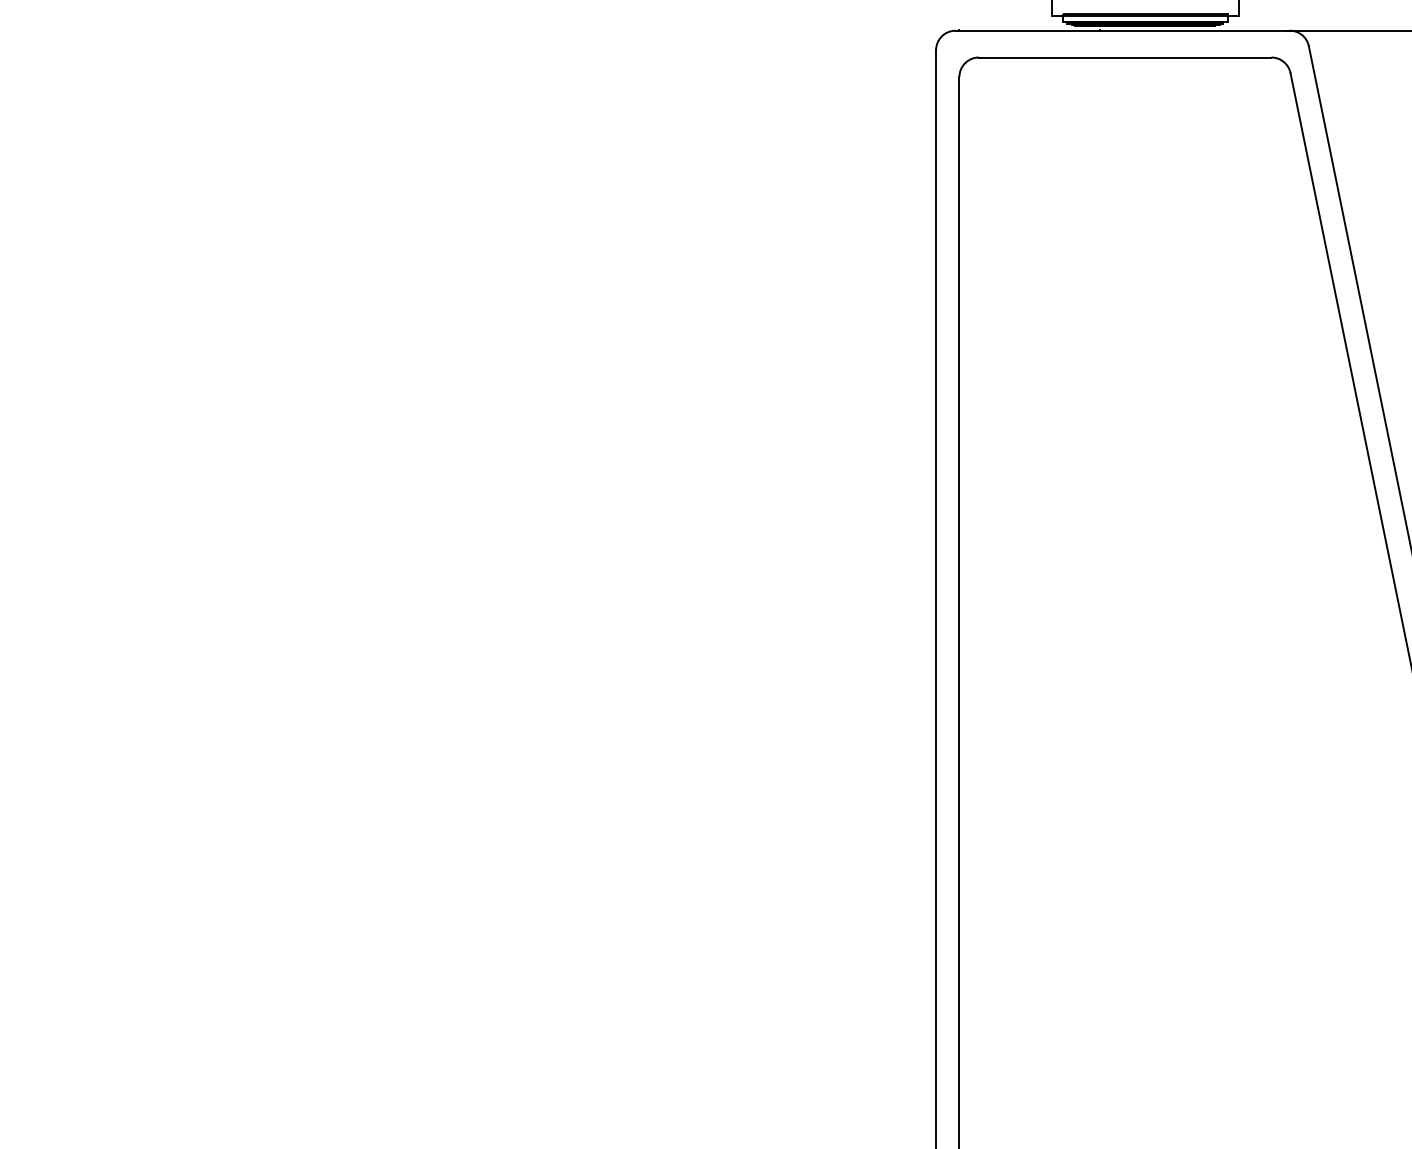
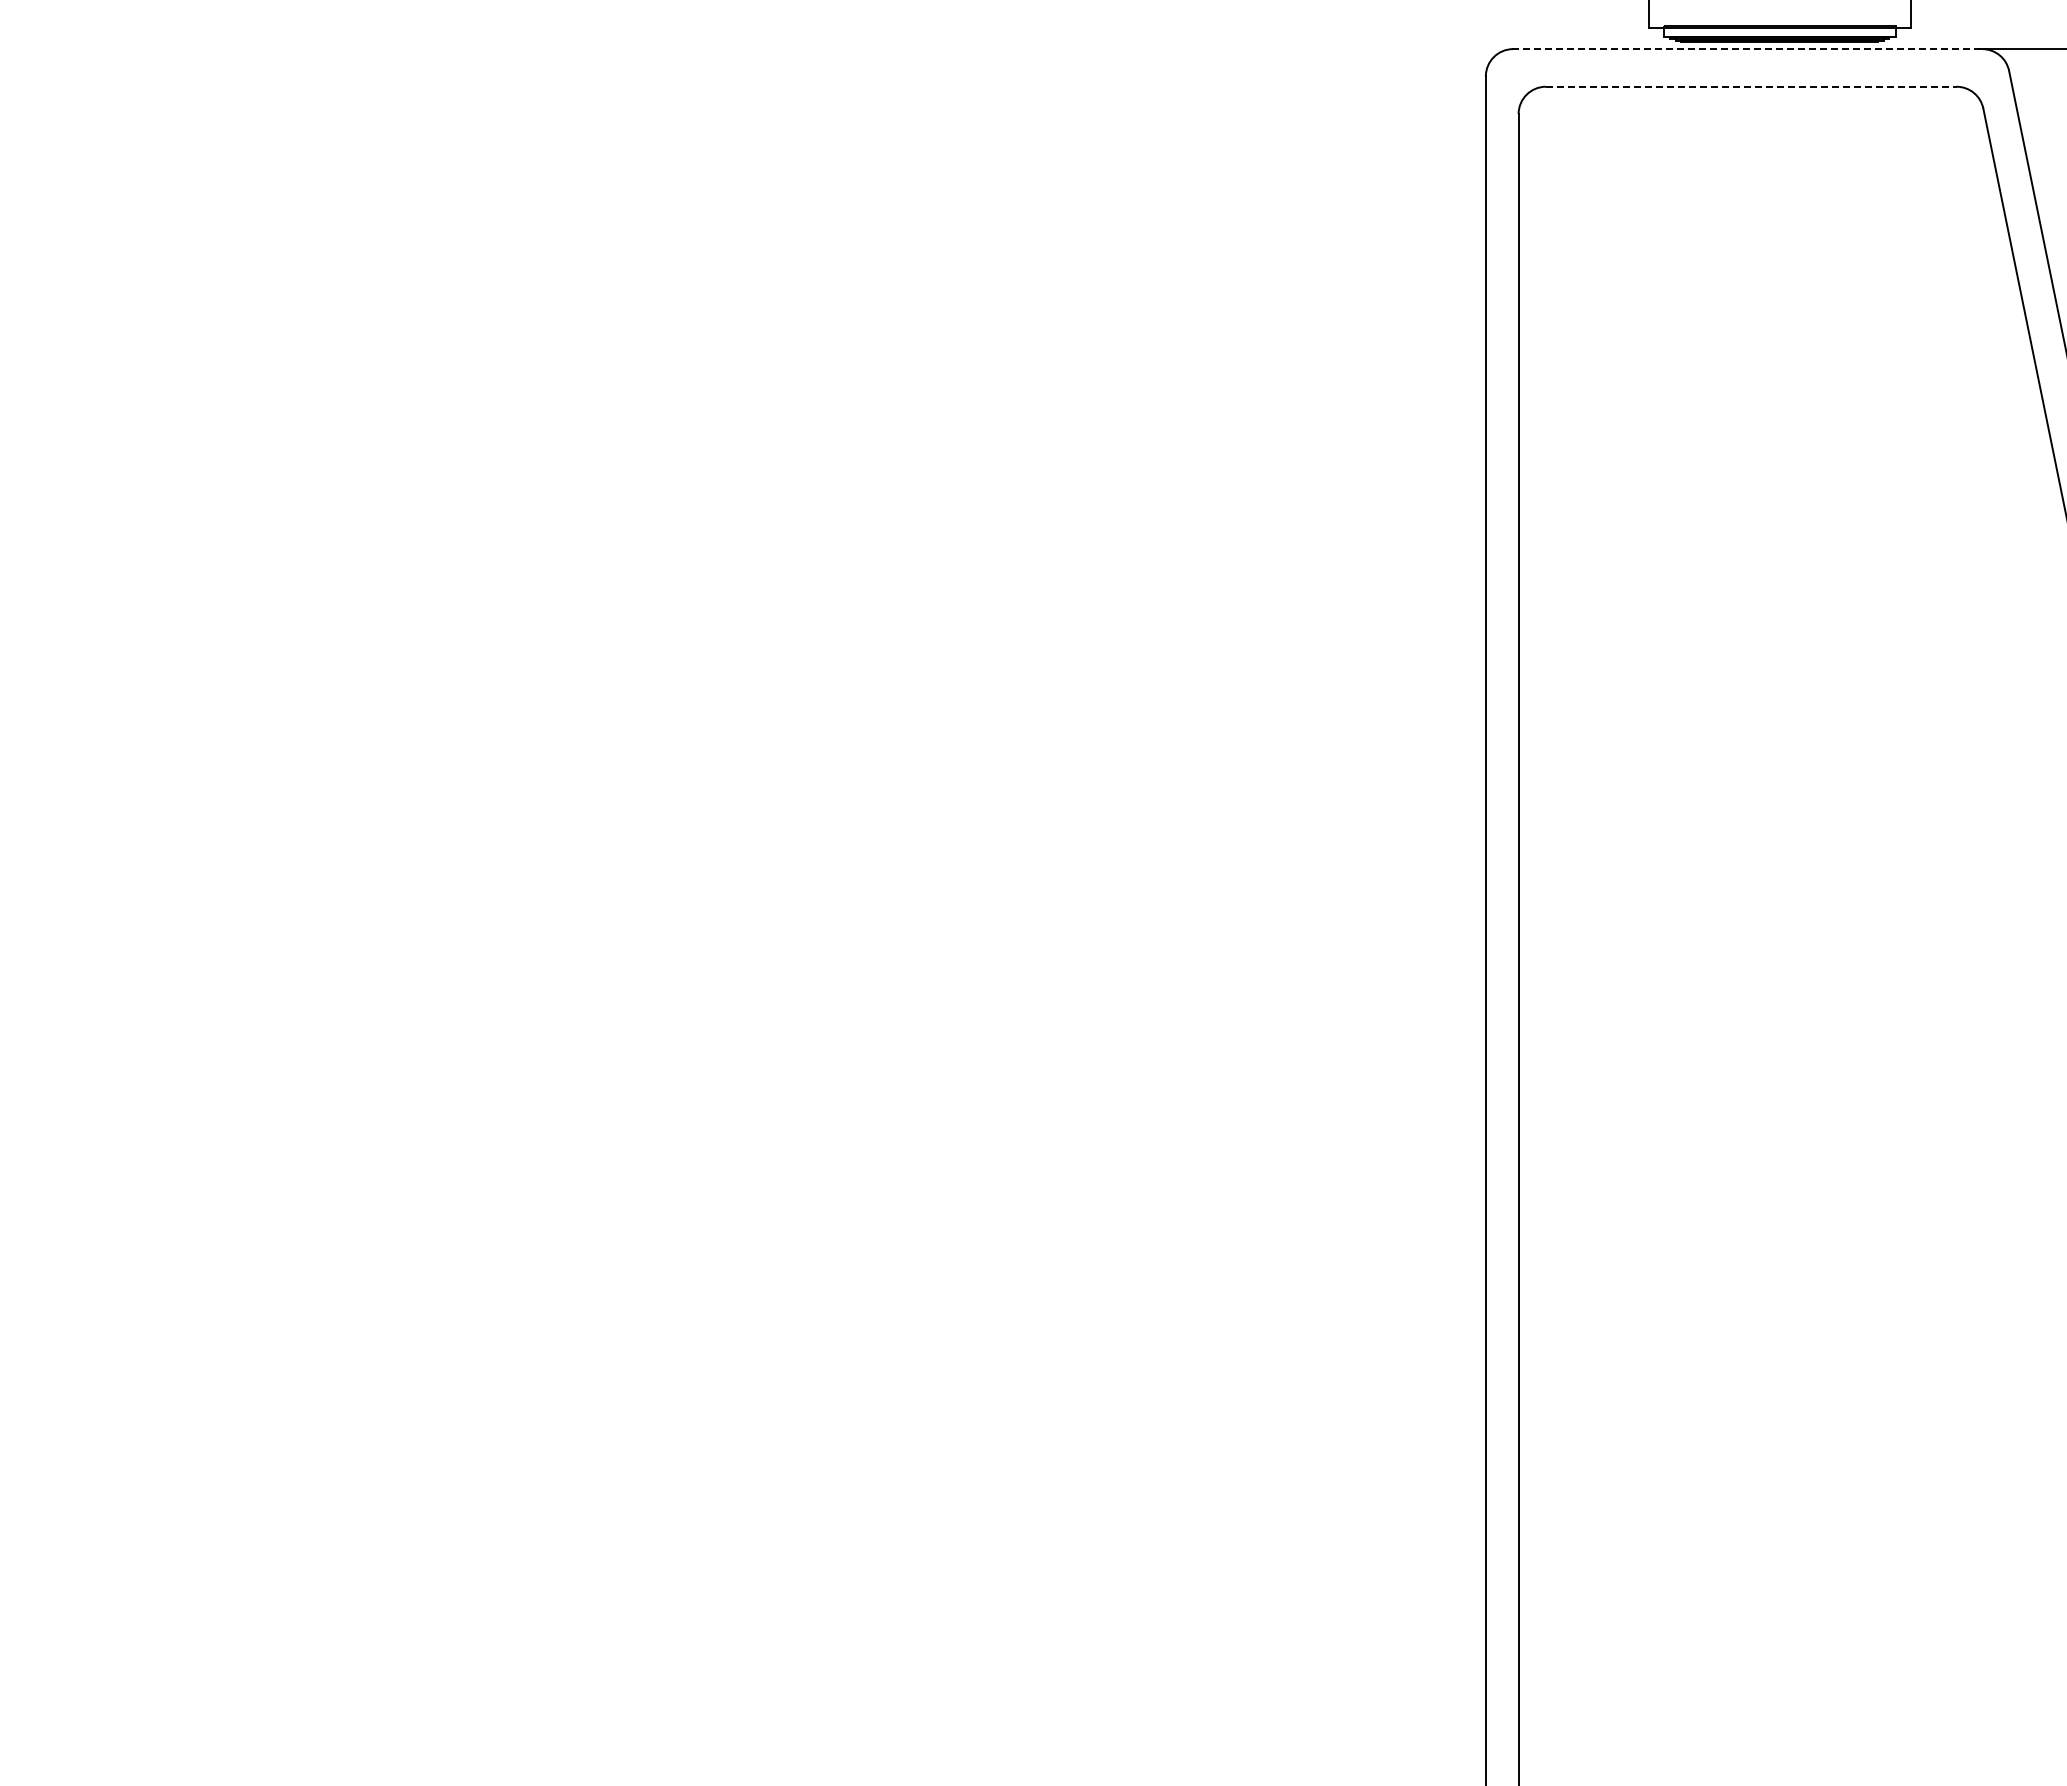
line: (1122, 30) -> (1747, 49), solid -> dashed
line: (1125, 57) -> (1751, 86), solid -> dashed

